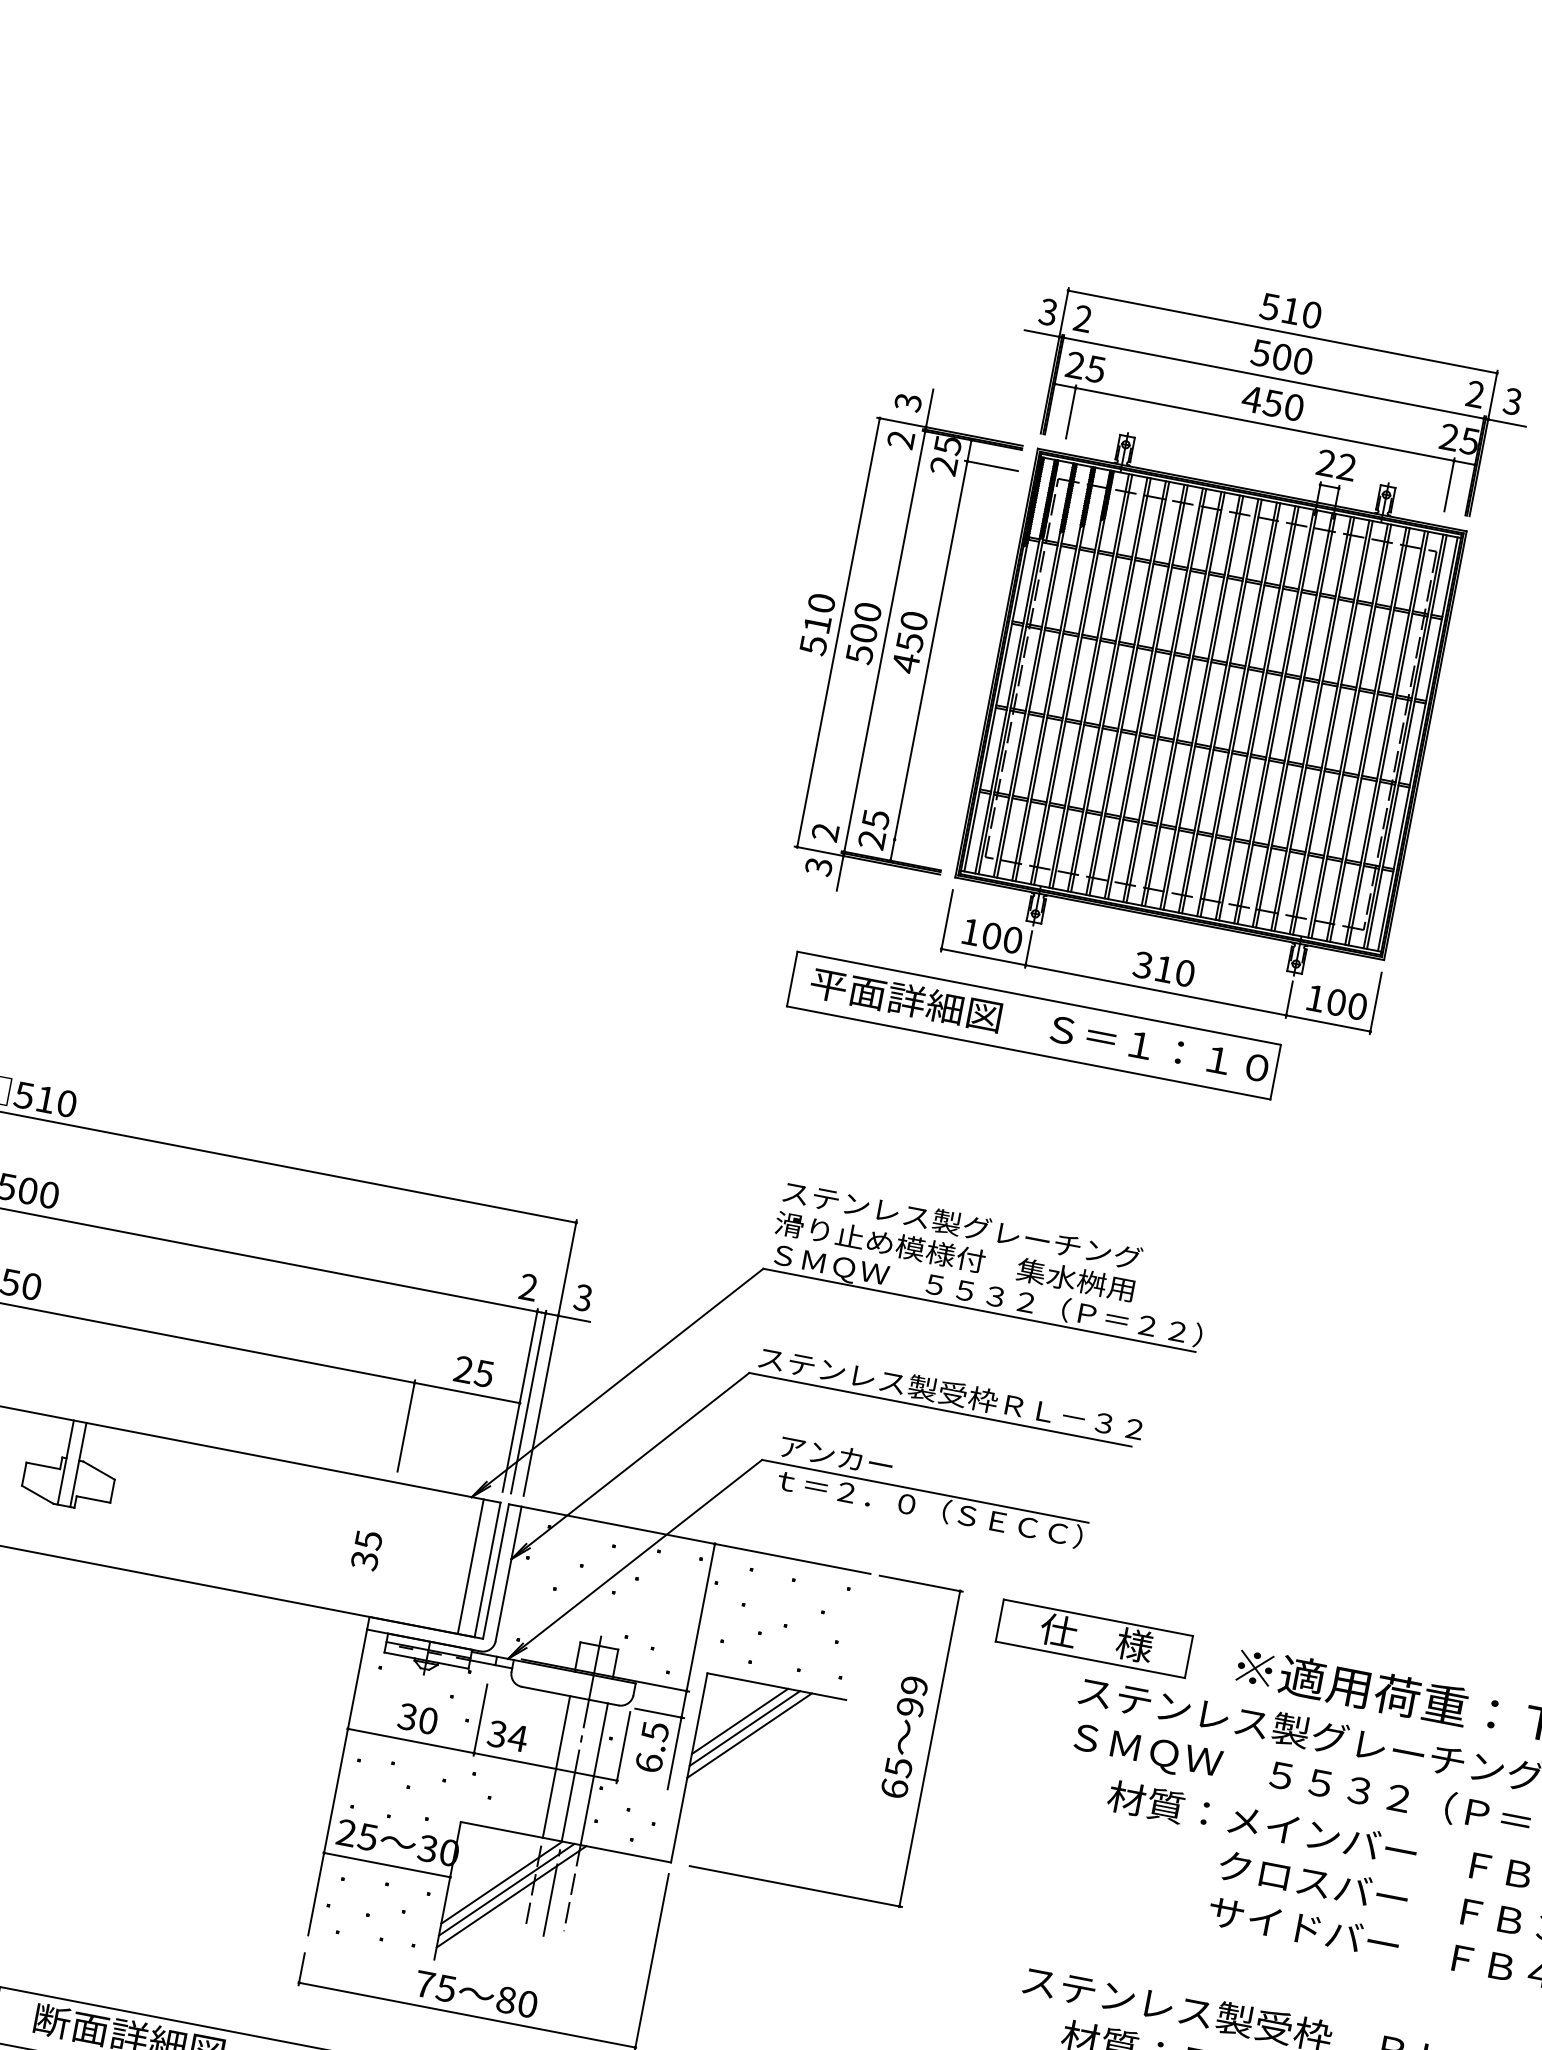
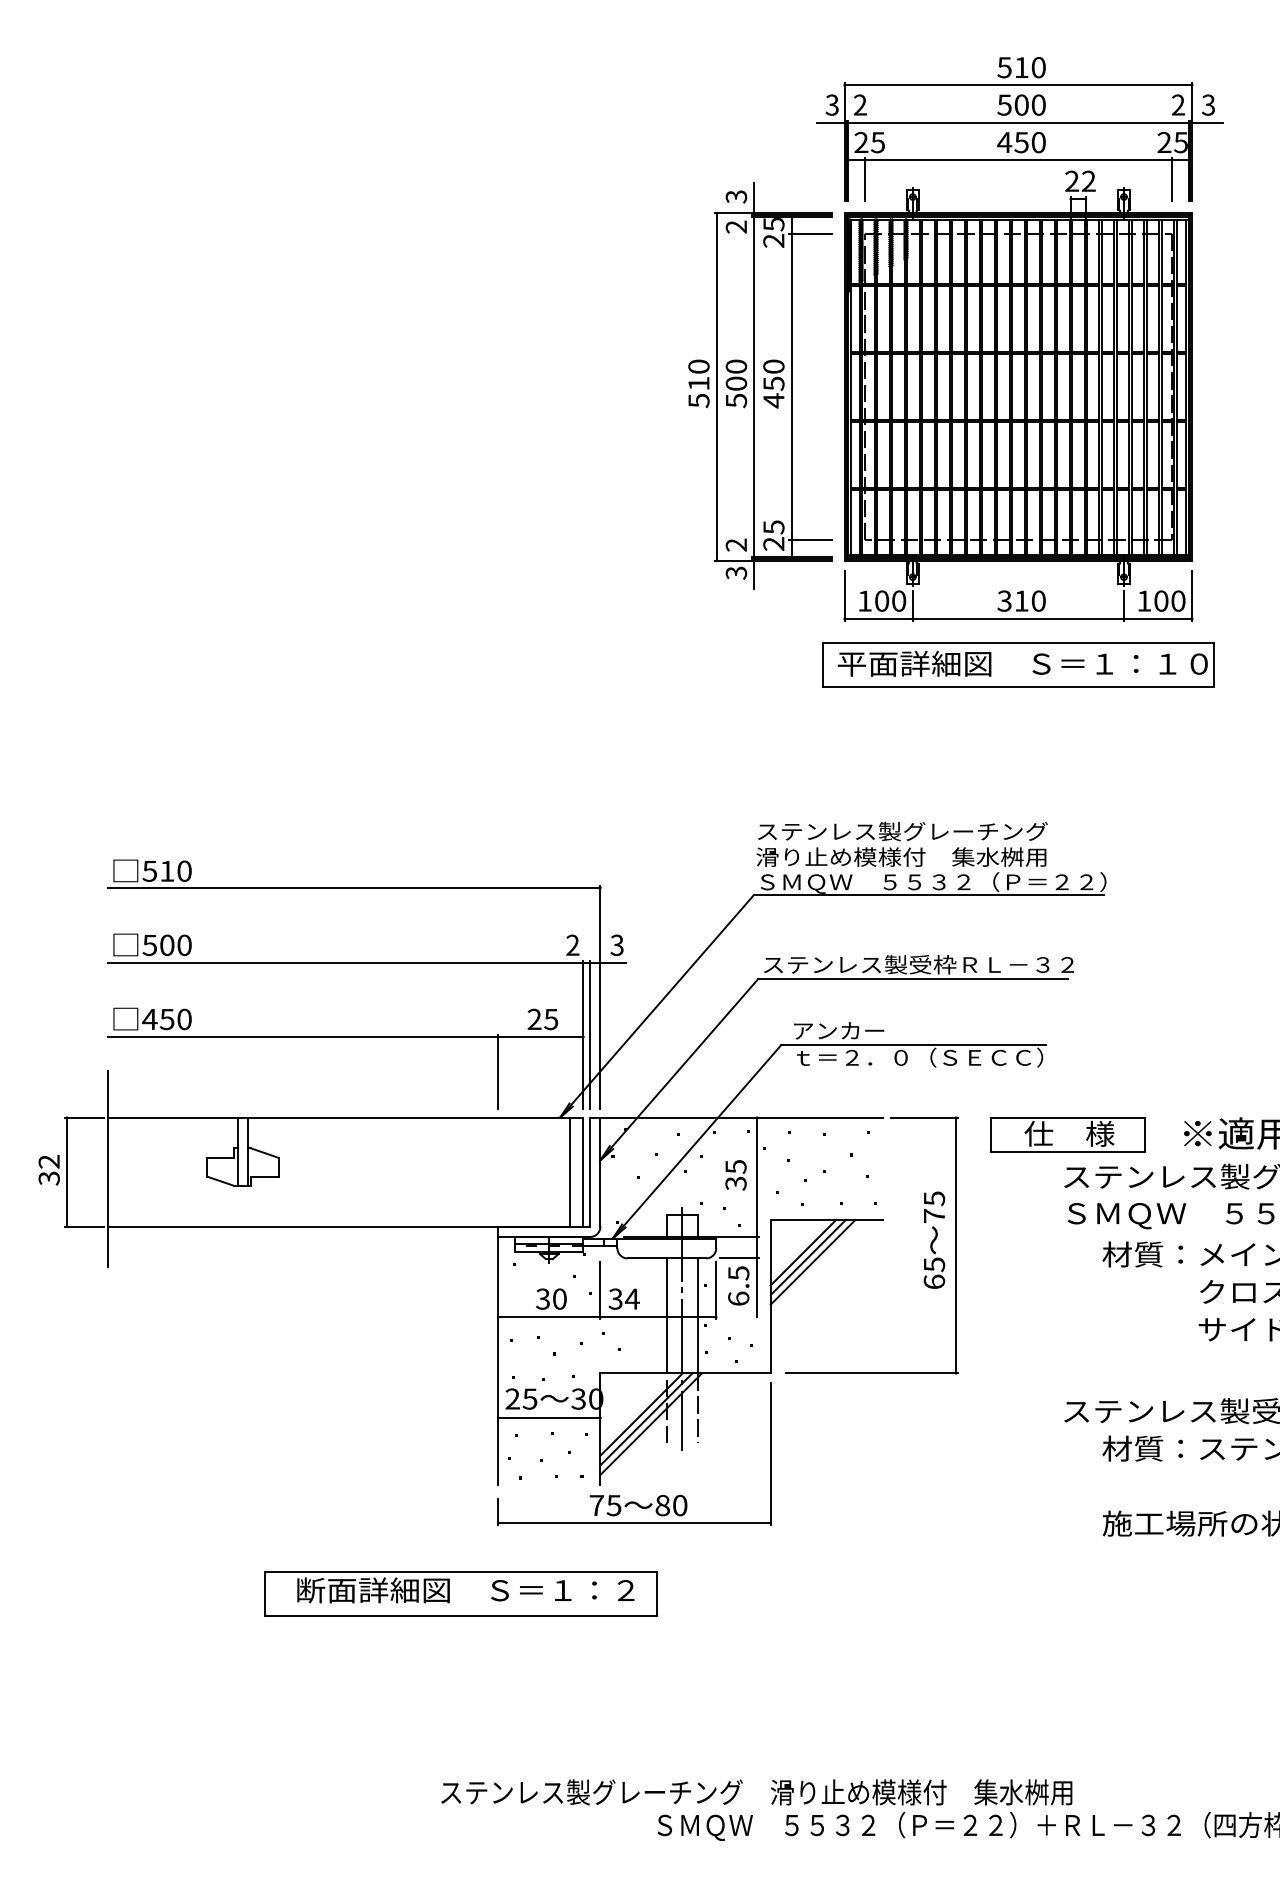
line: (917, 844) -> (810, 540), added
part: (1034, 1025) -> (1018, 664), moved
text: (366, 1550) -> (735, 1175), moved
text: (912, 1696) -> (934, 1207), 99 -> 75

